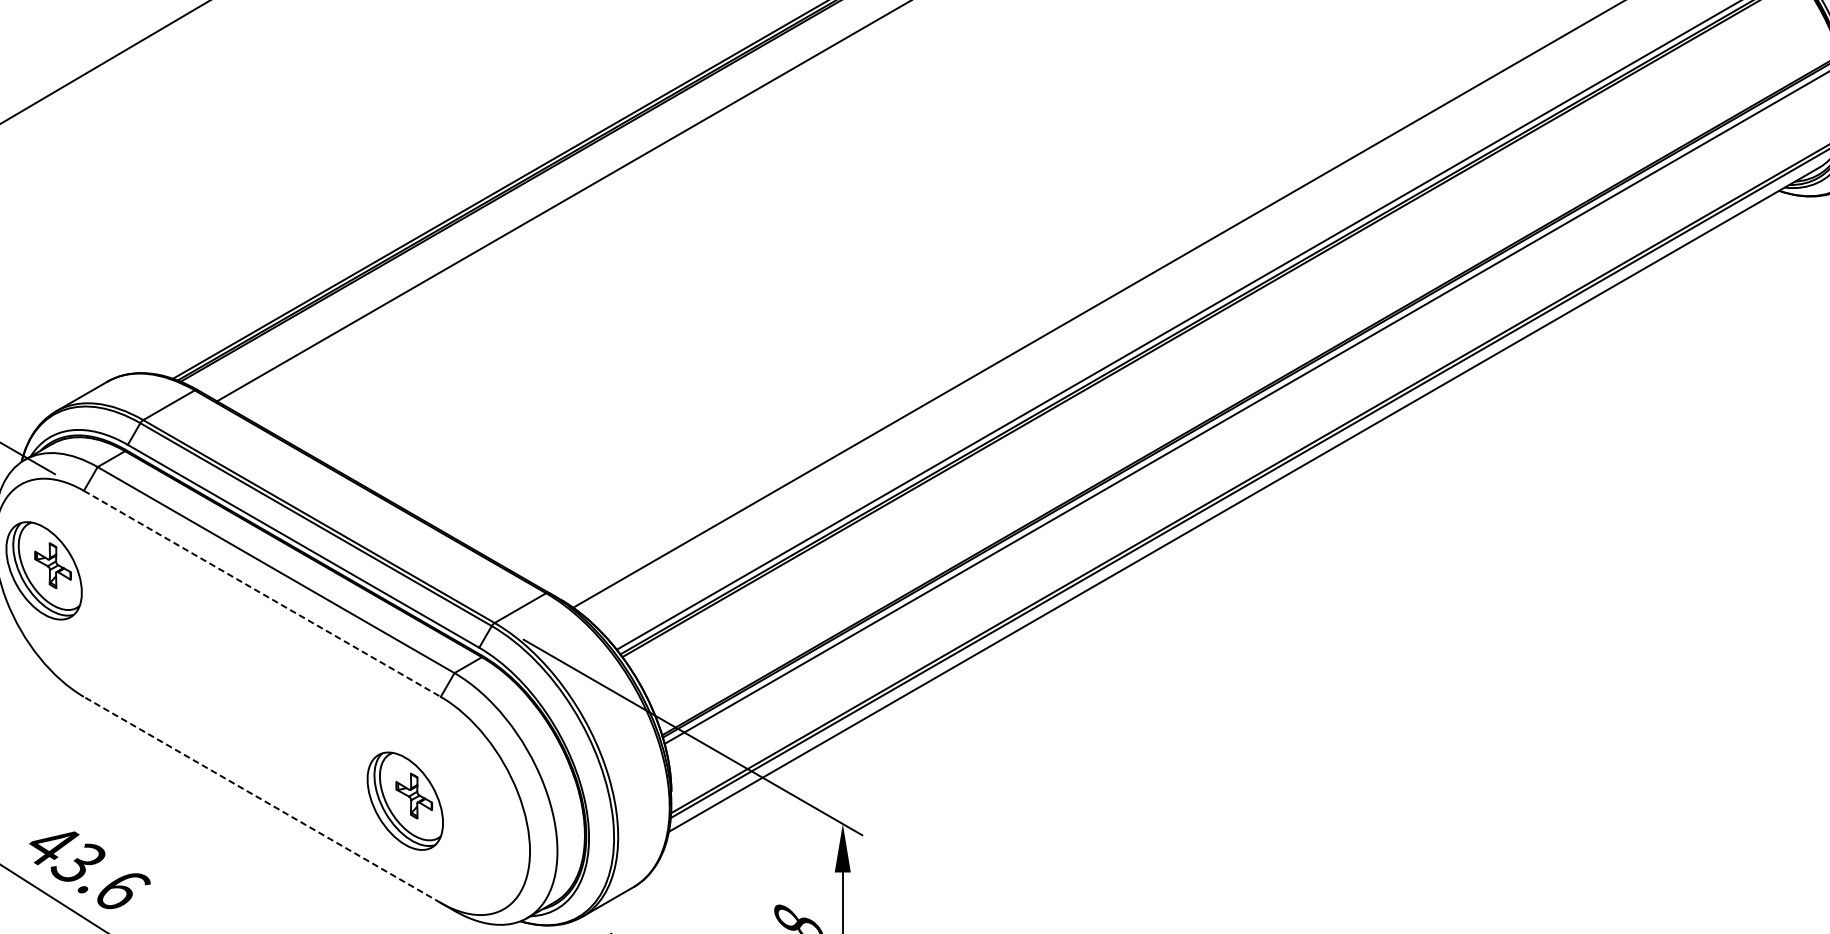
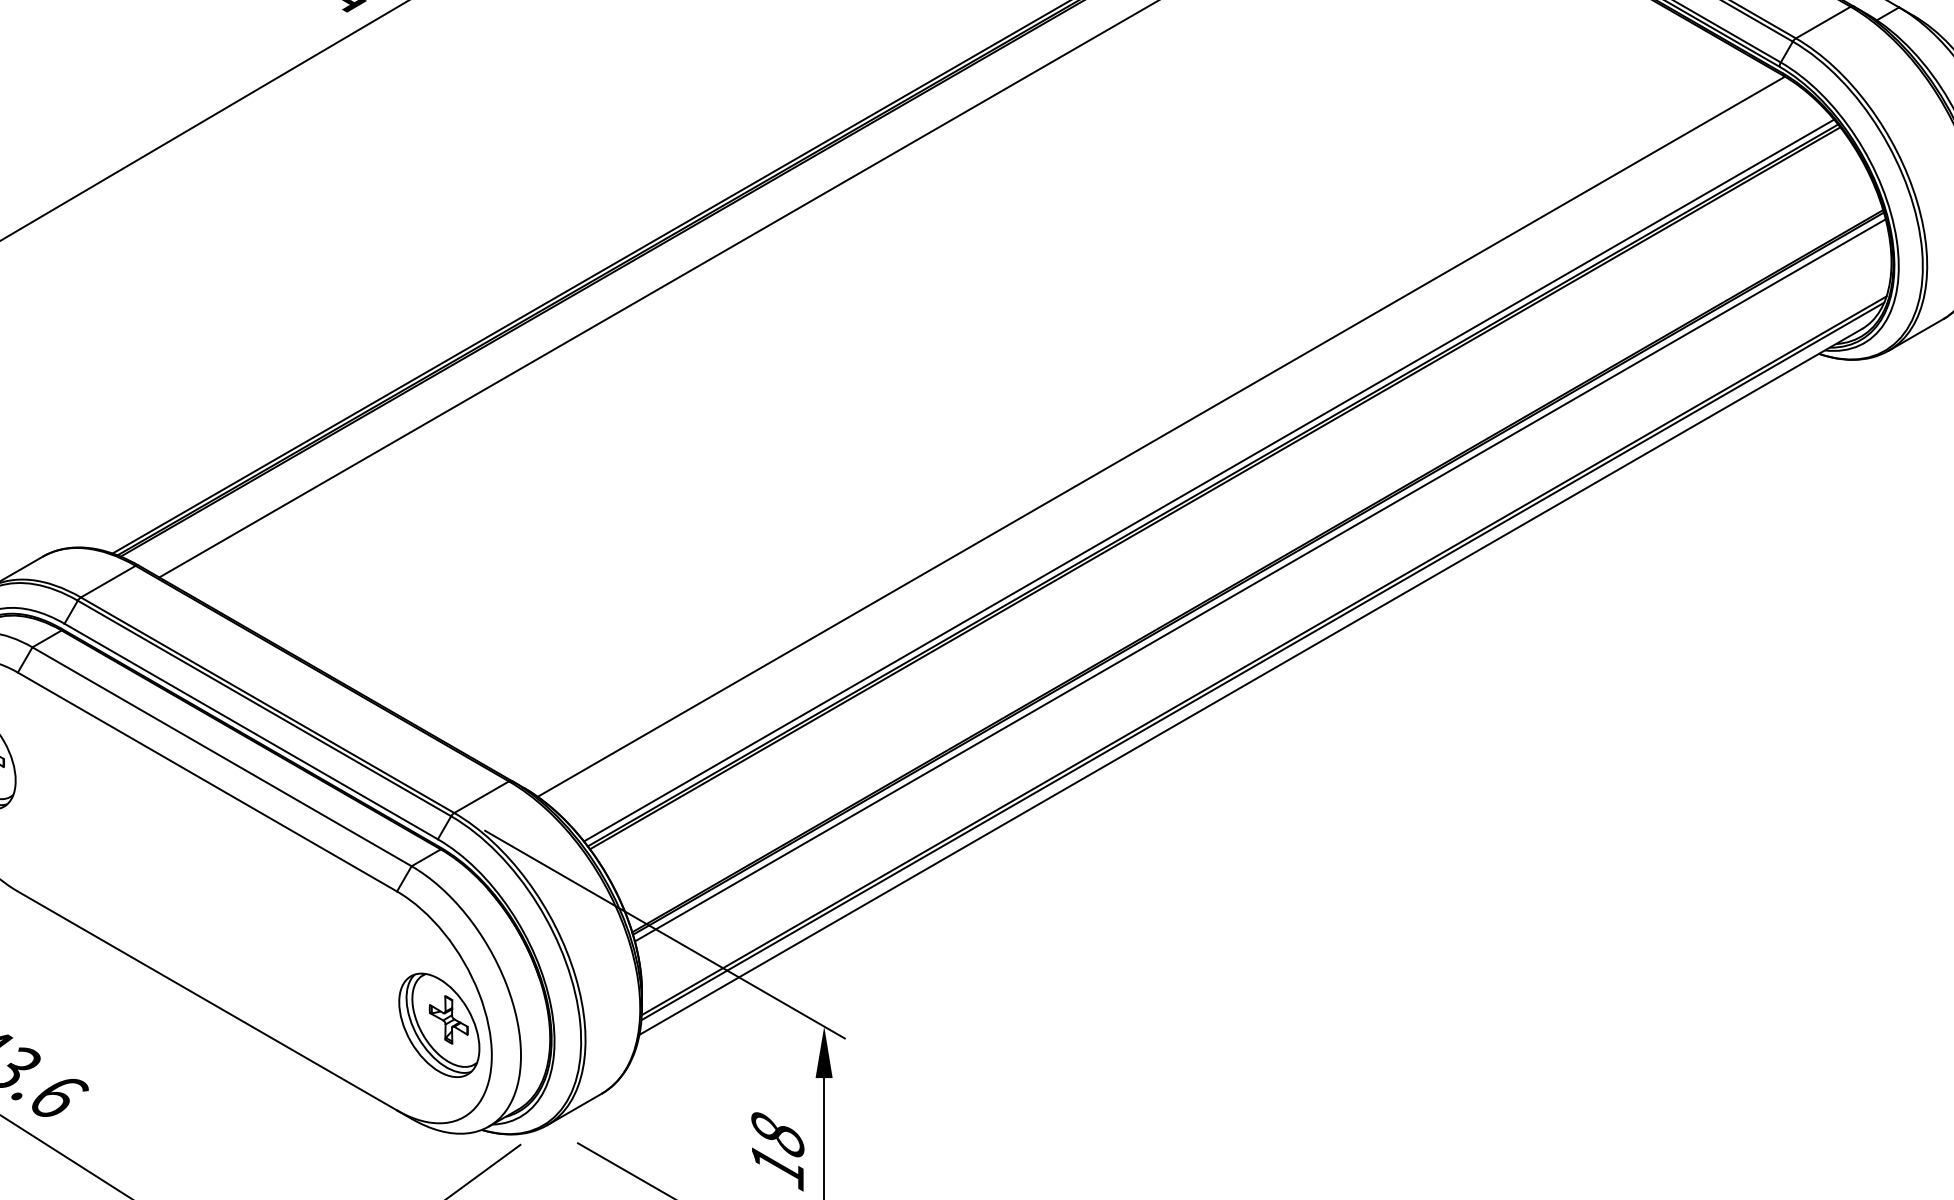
line: (262, 594) -> (207, 782), dashed -> solid
line: (262, 799) -> (207, 1000), dashed -> solid
part: (405, 801) -> (439, 1025), moved

